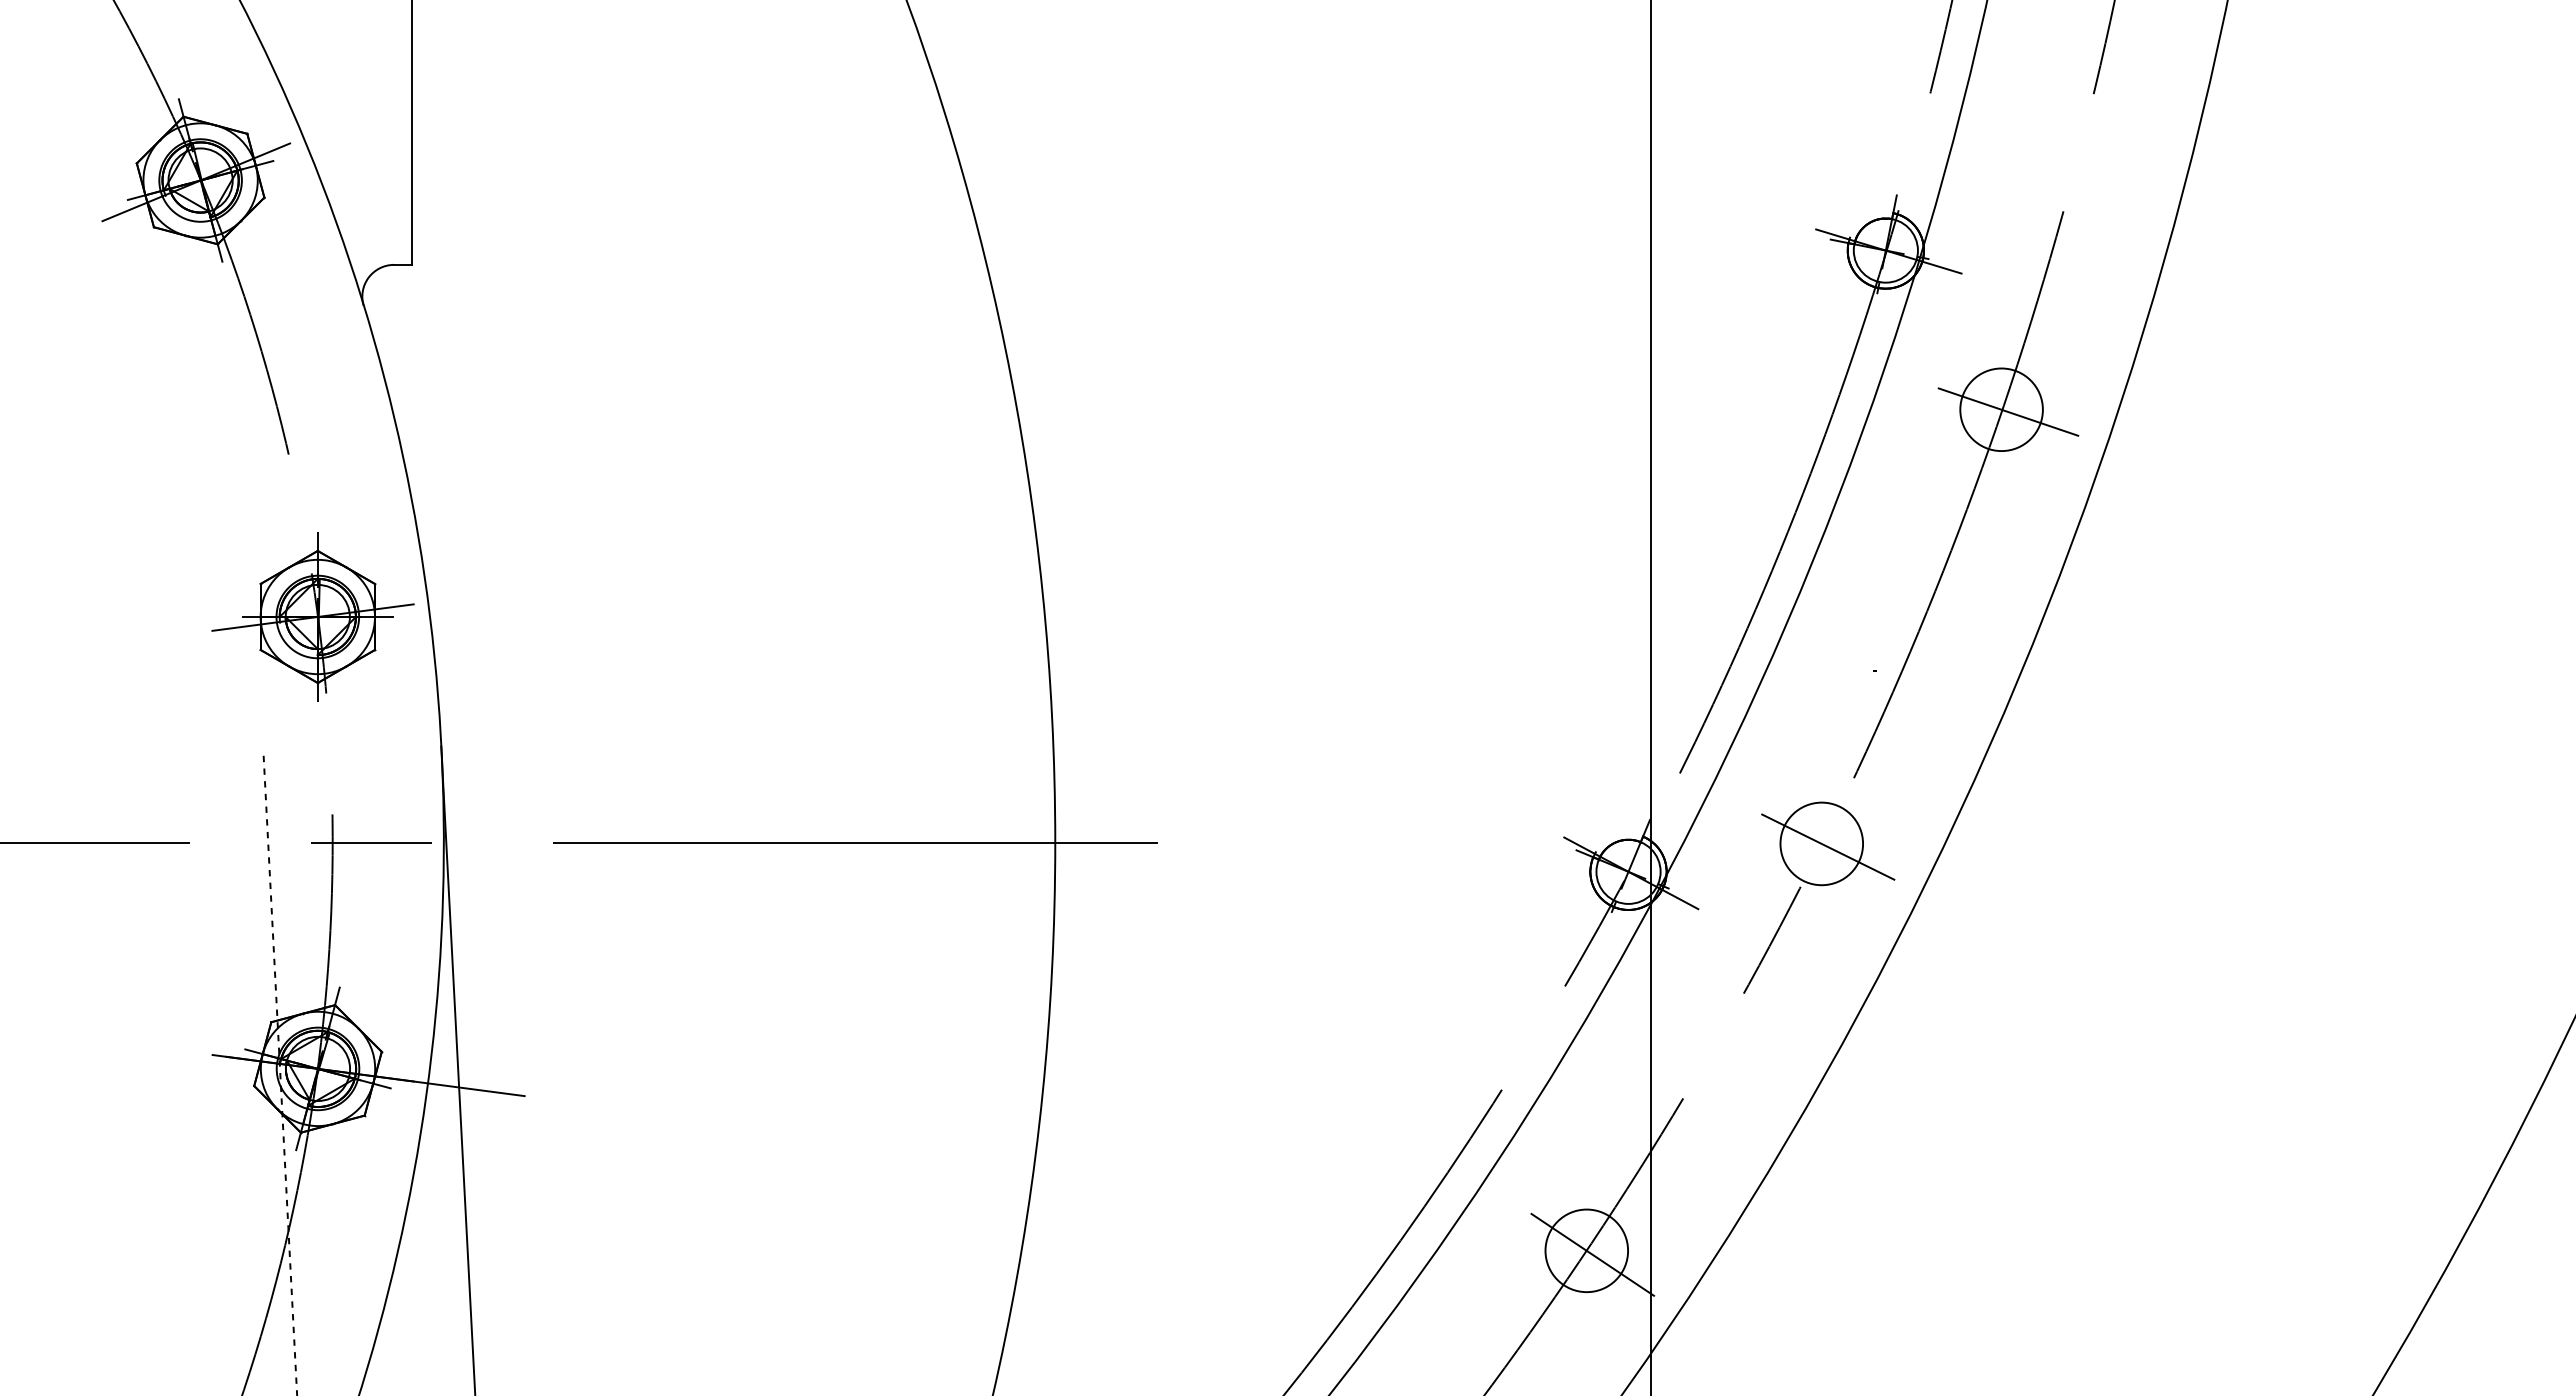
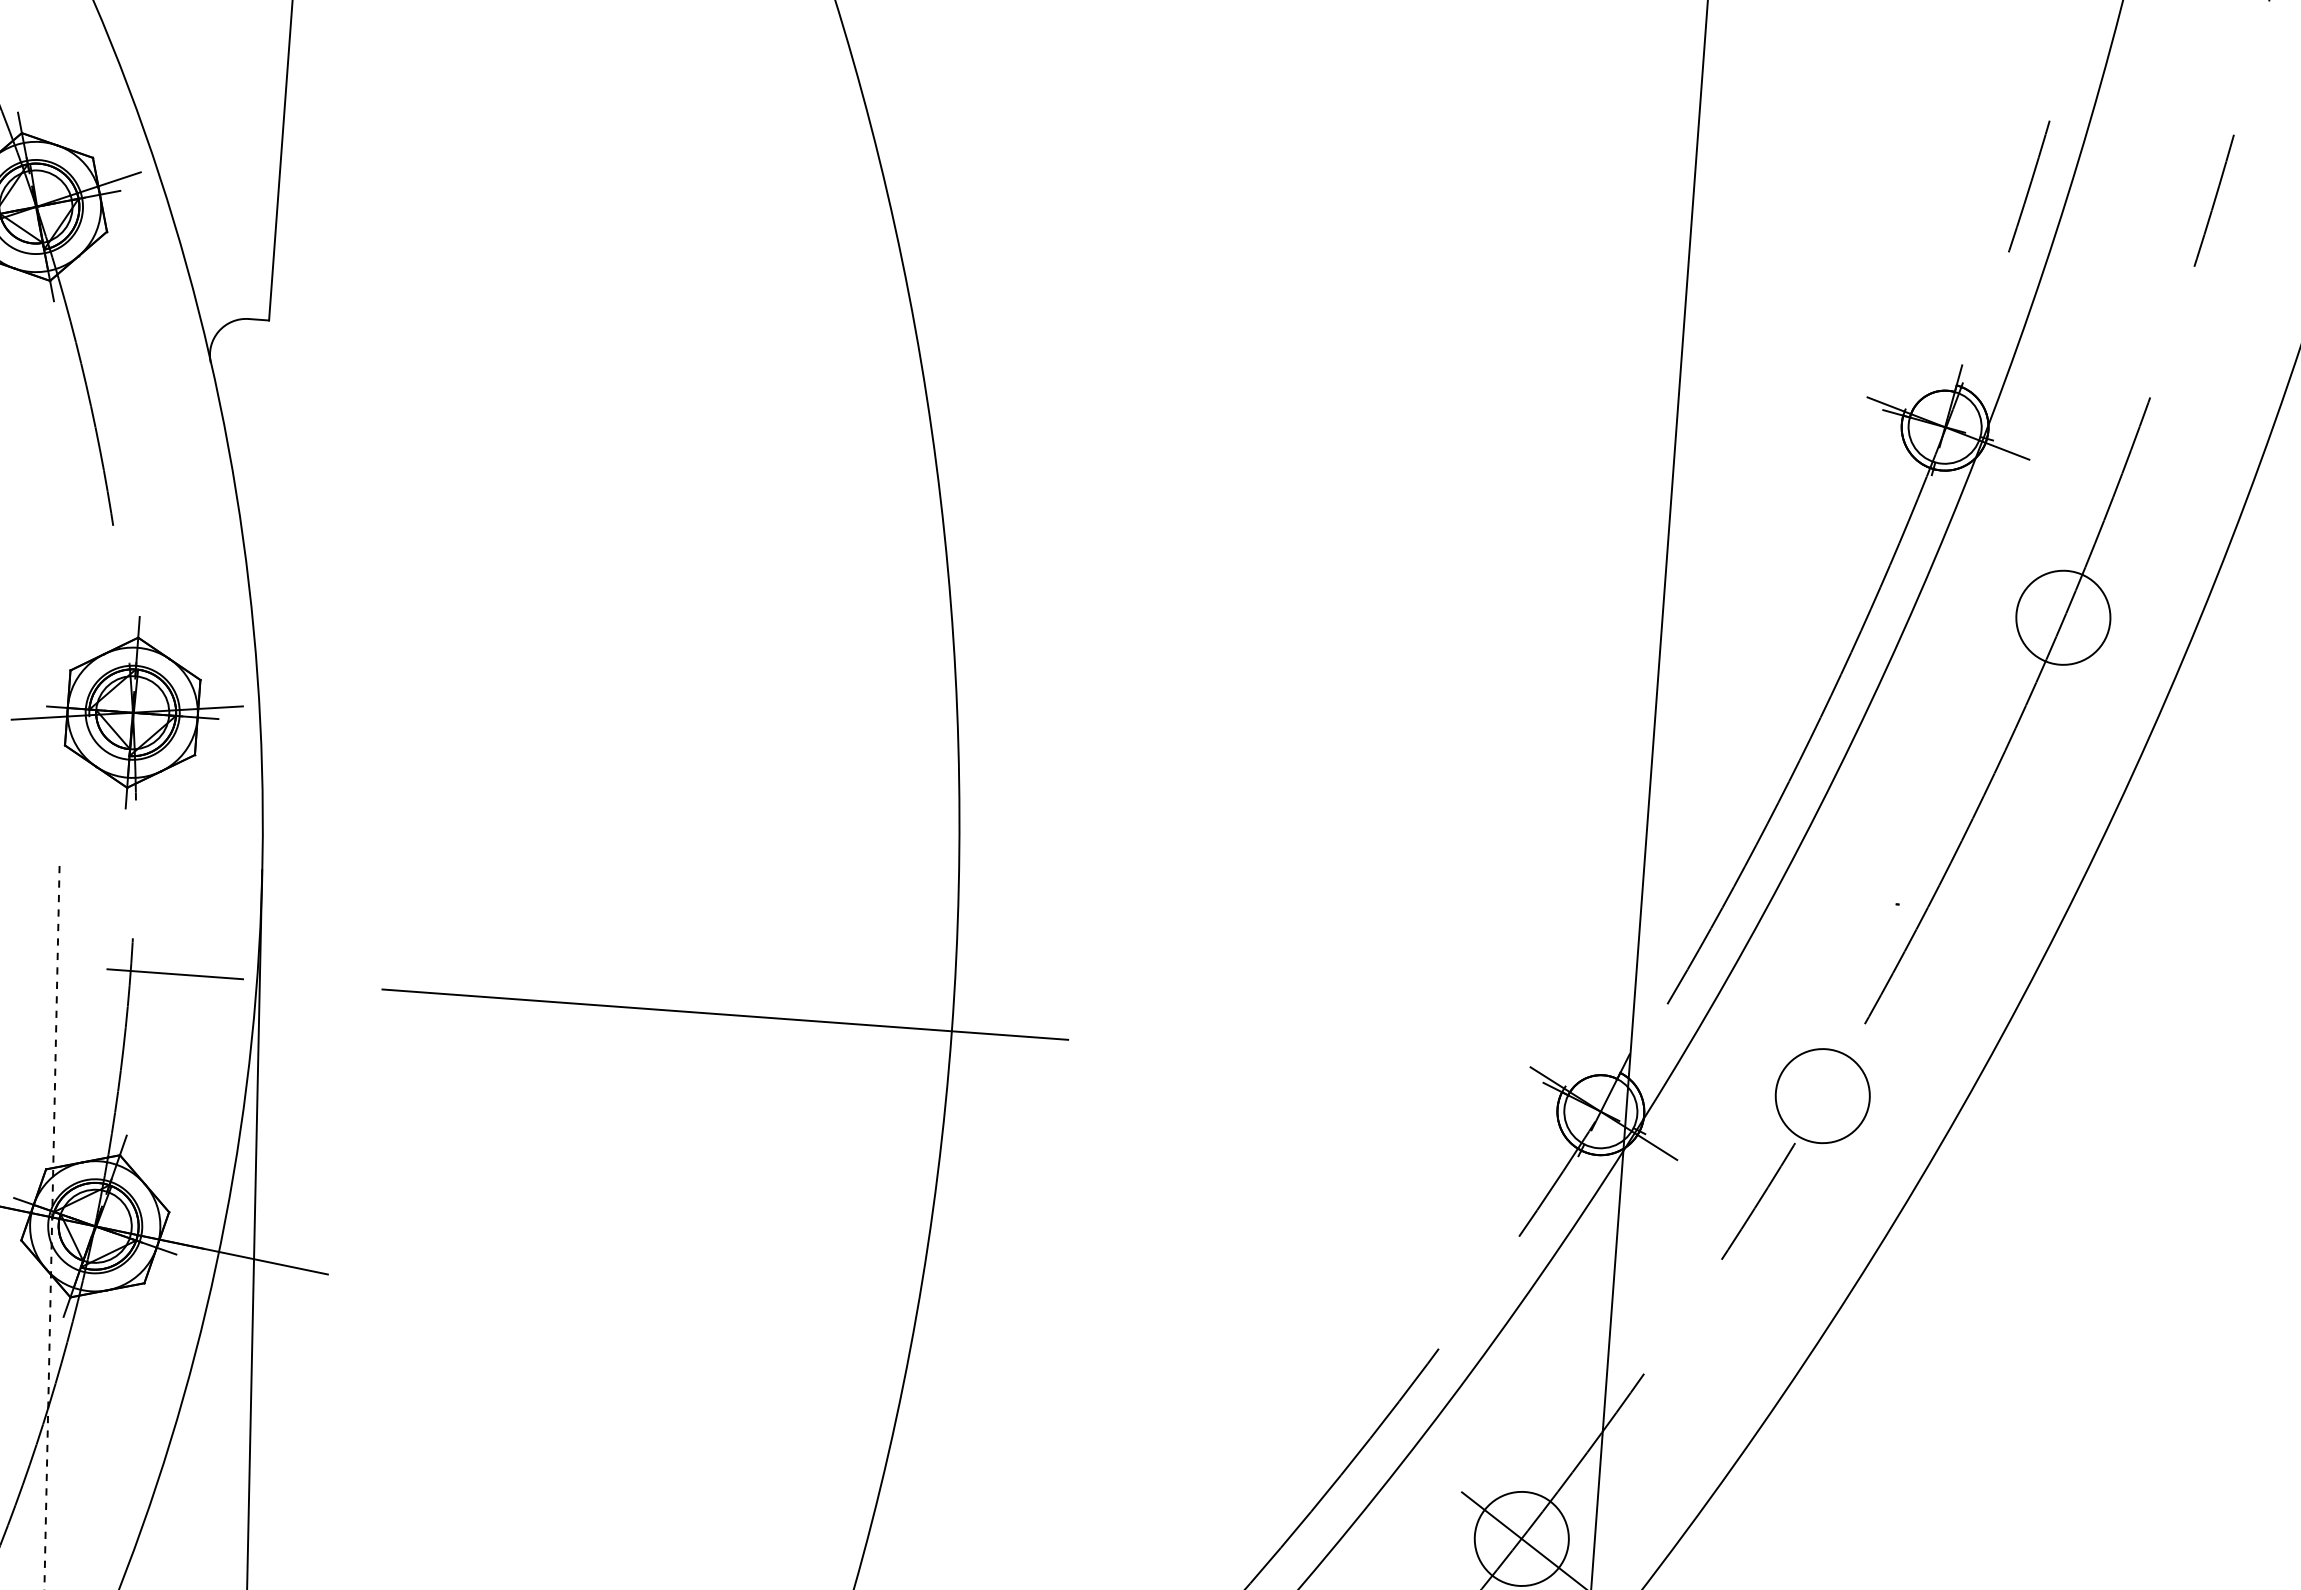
line: (2008, 412) -> (2070, 621), removed
line: (1828, 847) -> (1830, 1100), removed

